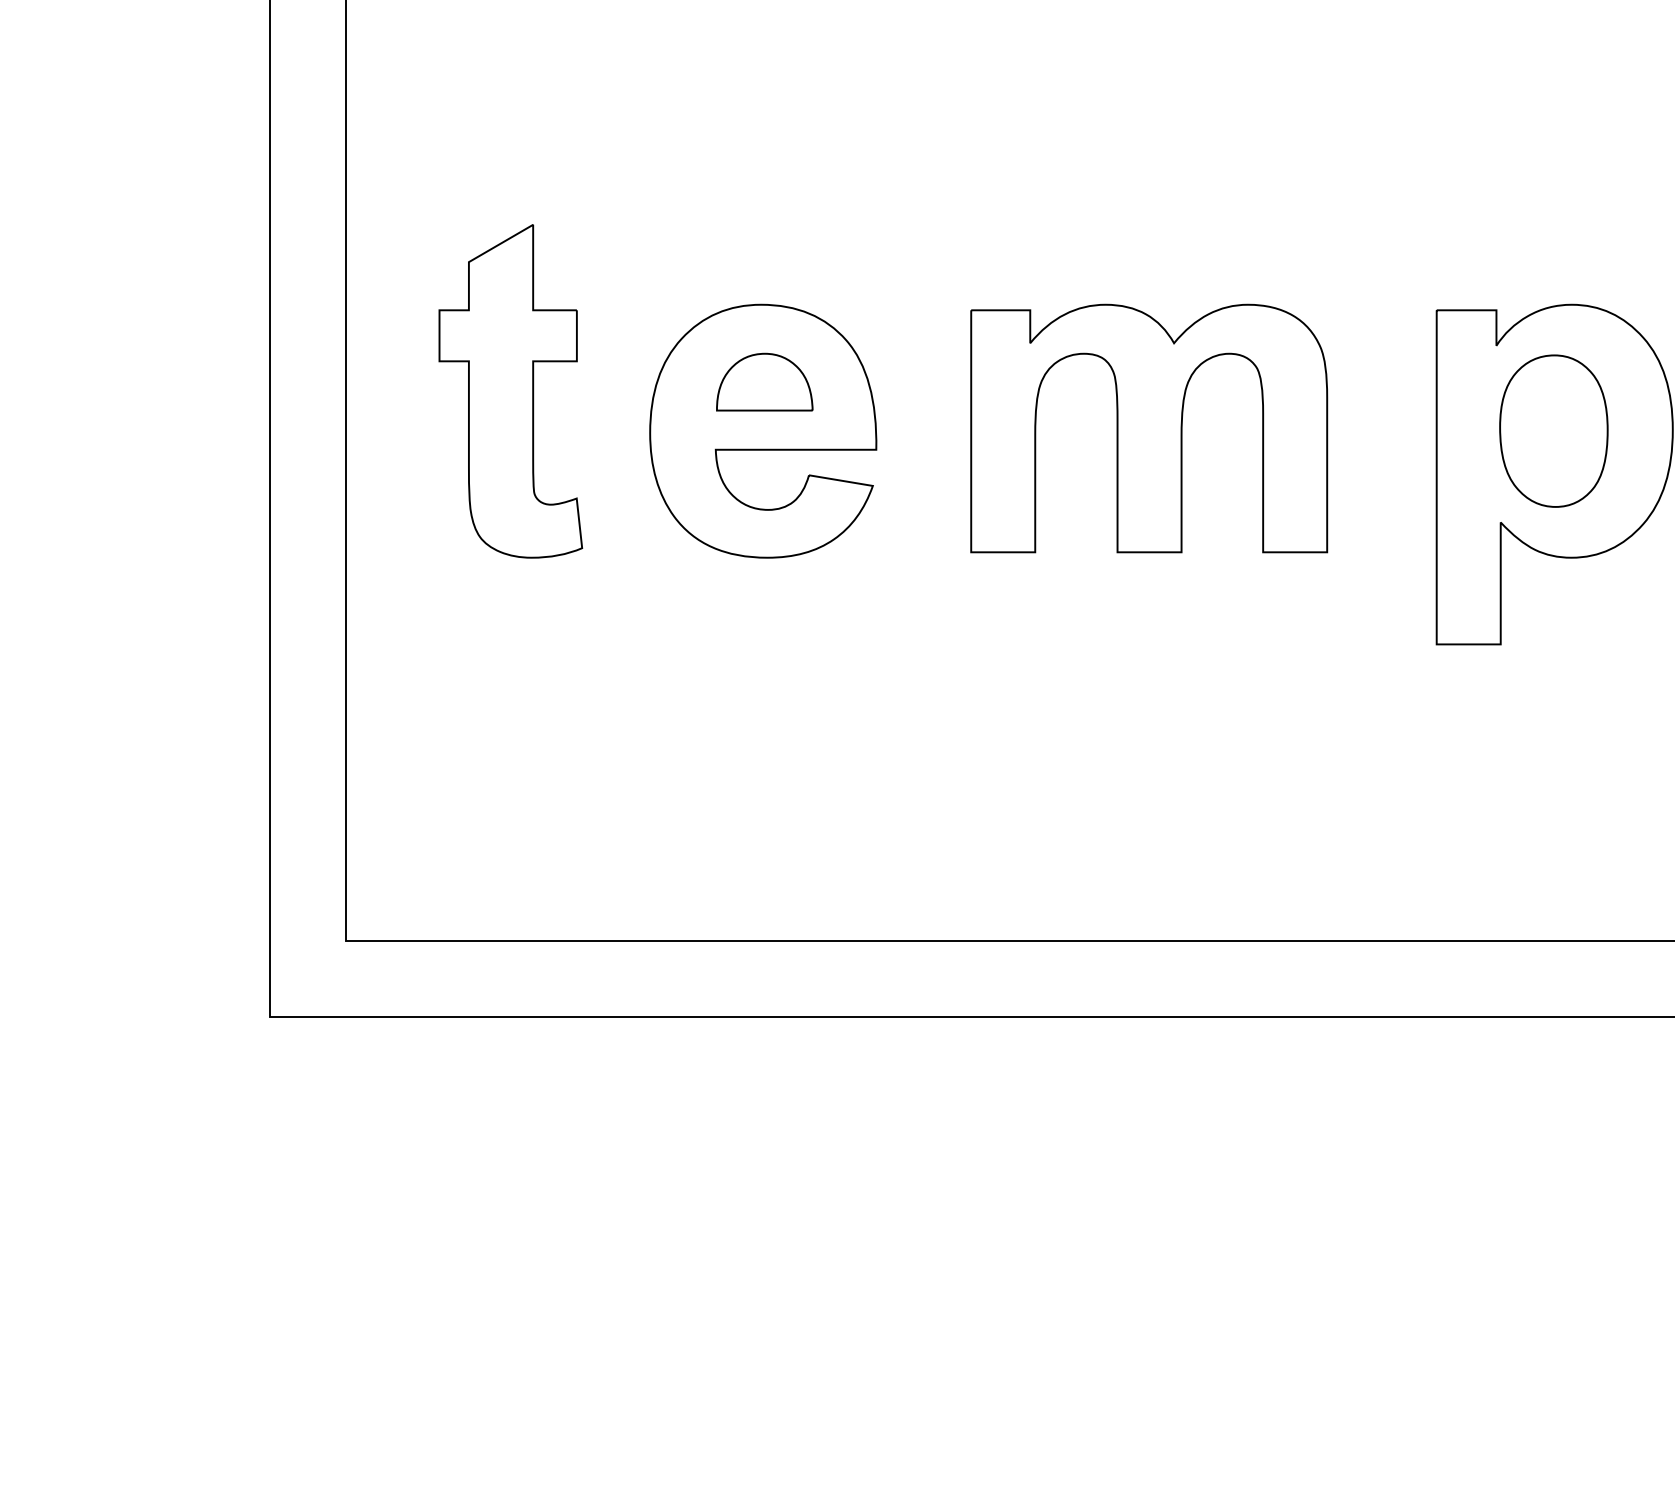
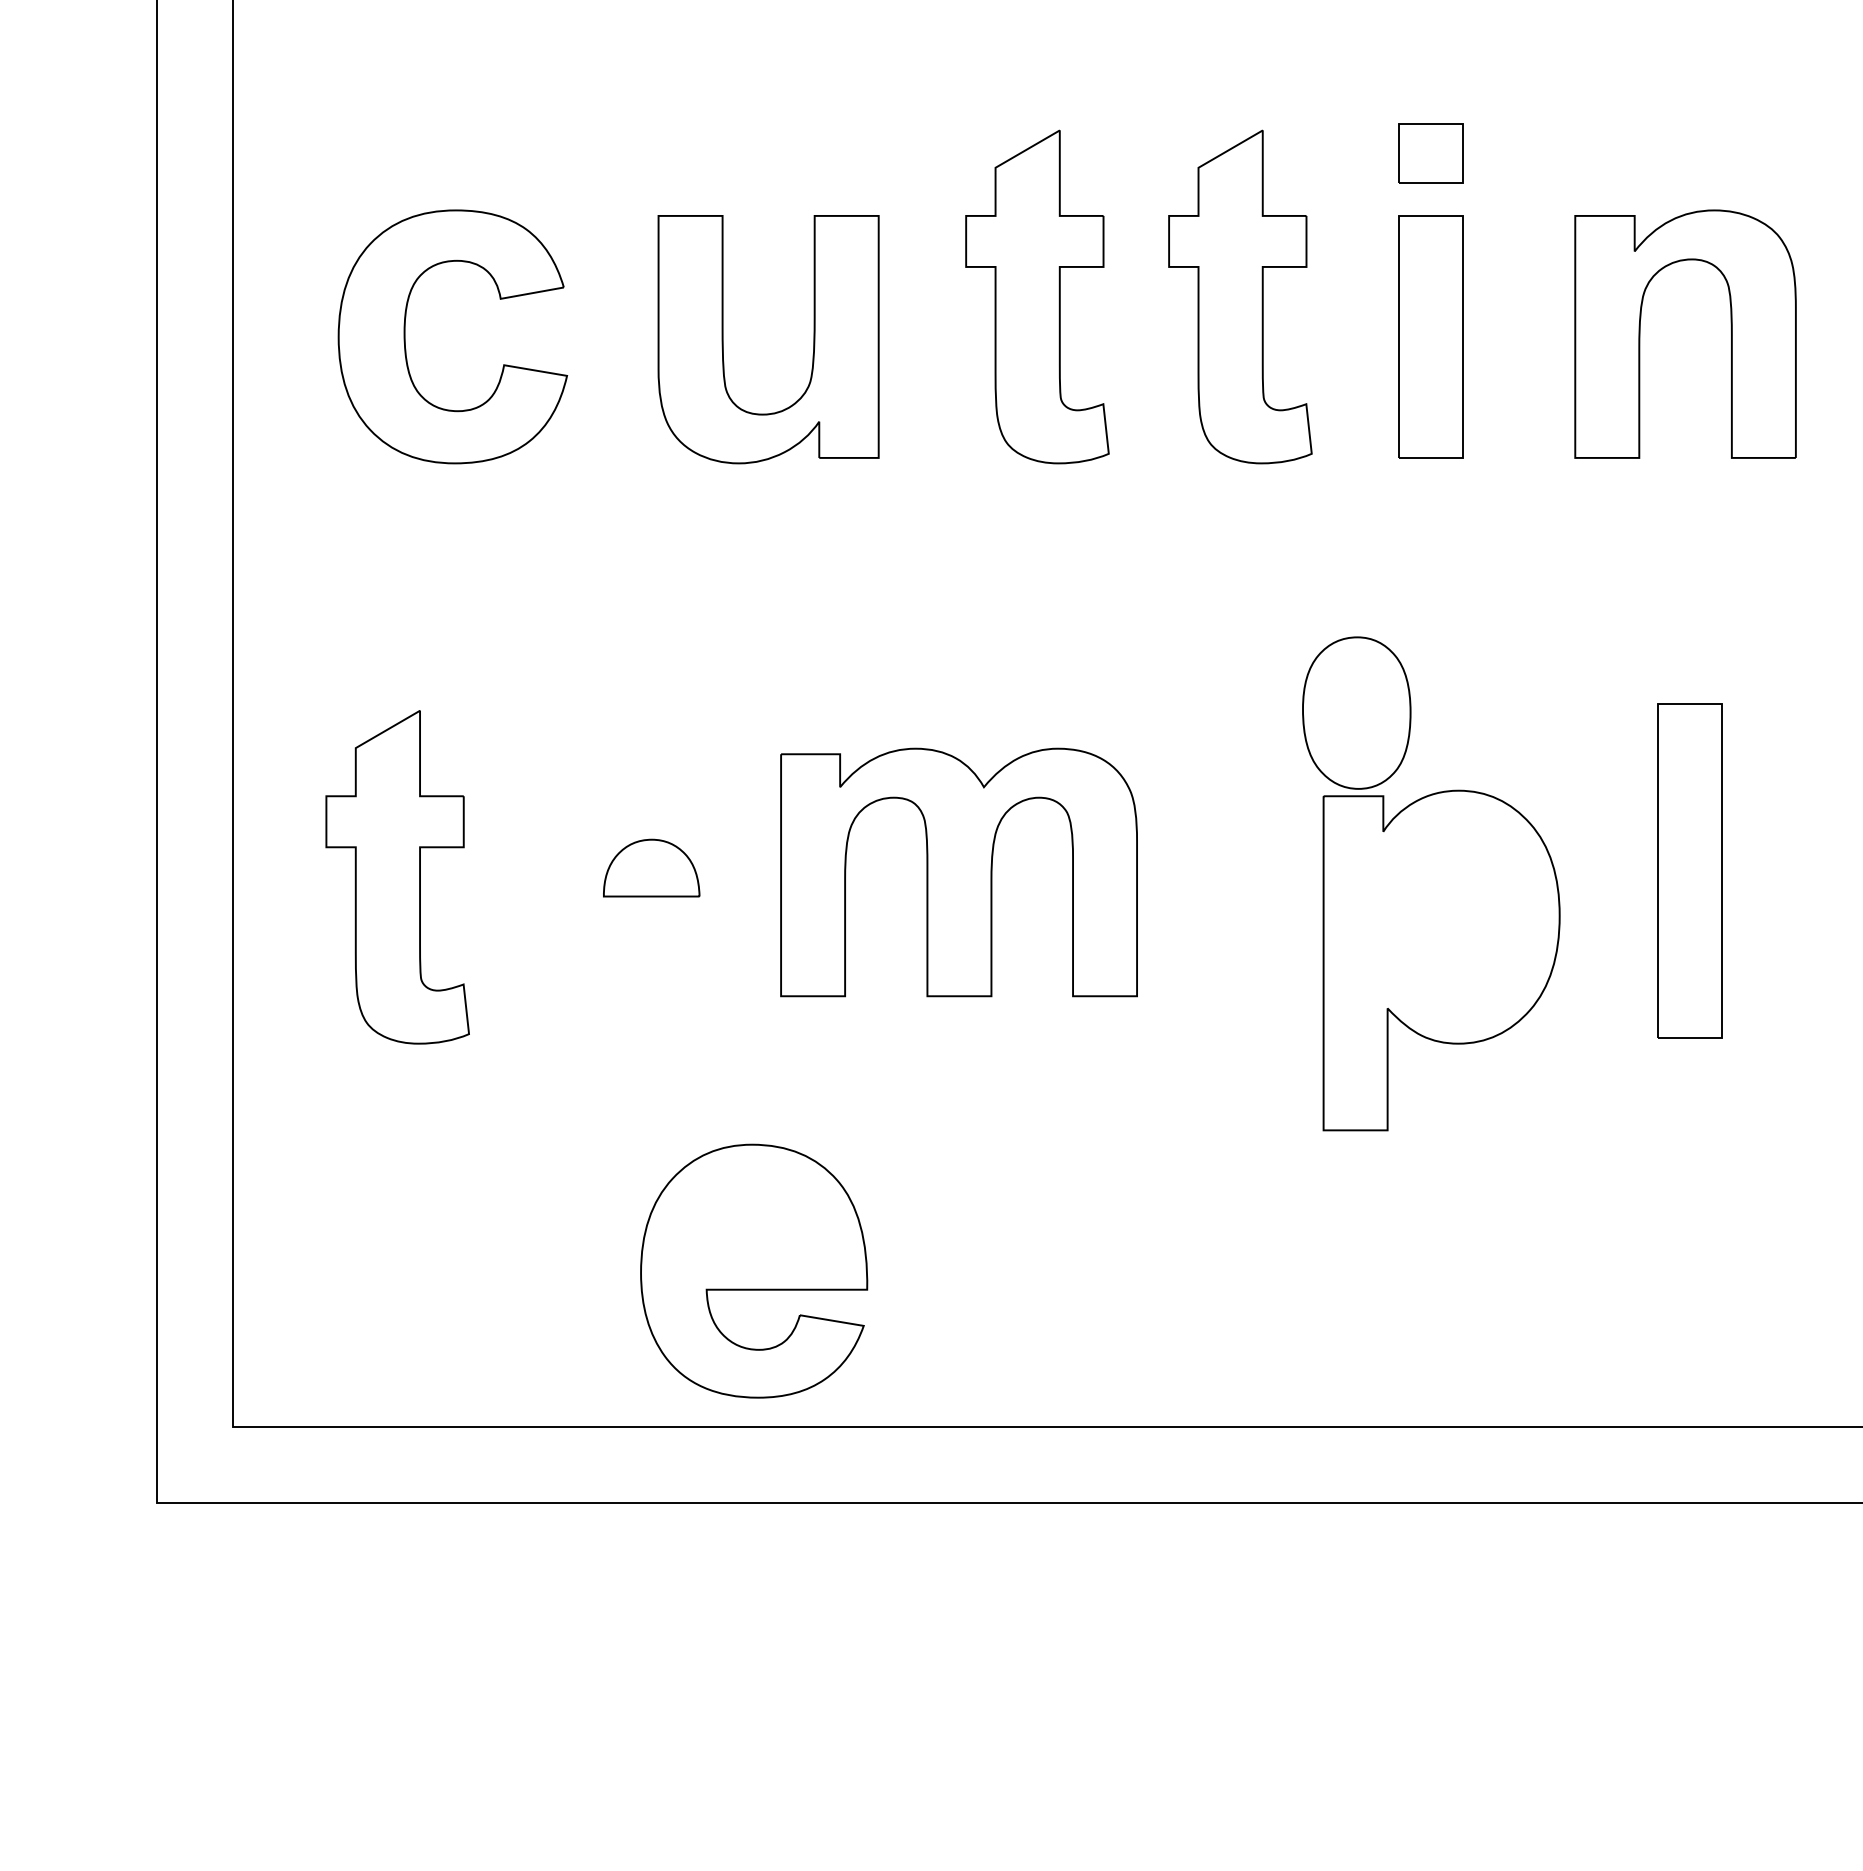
part: (1148, 428) -> (958, 872), moved
part: (763, 430) -> (754, 1270), moved
part: (1553, 430) -> (1356, 712), moved

